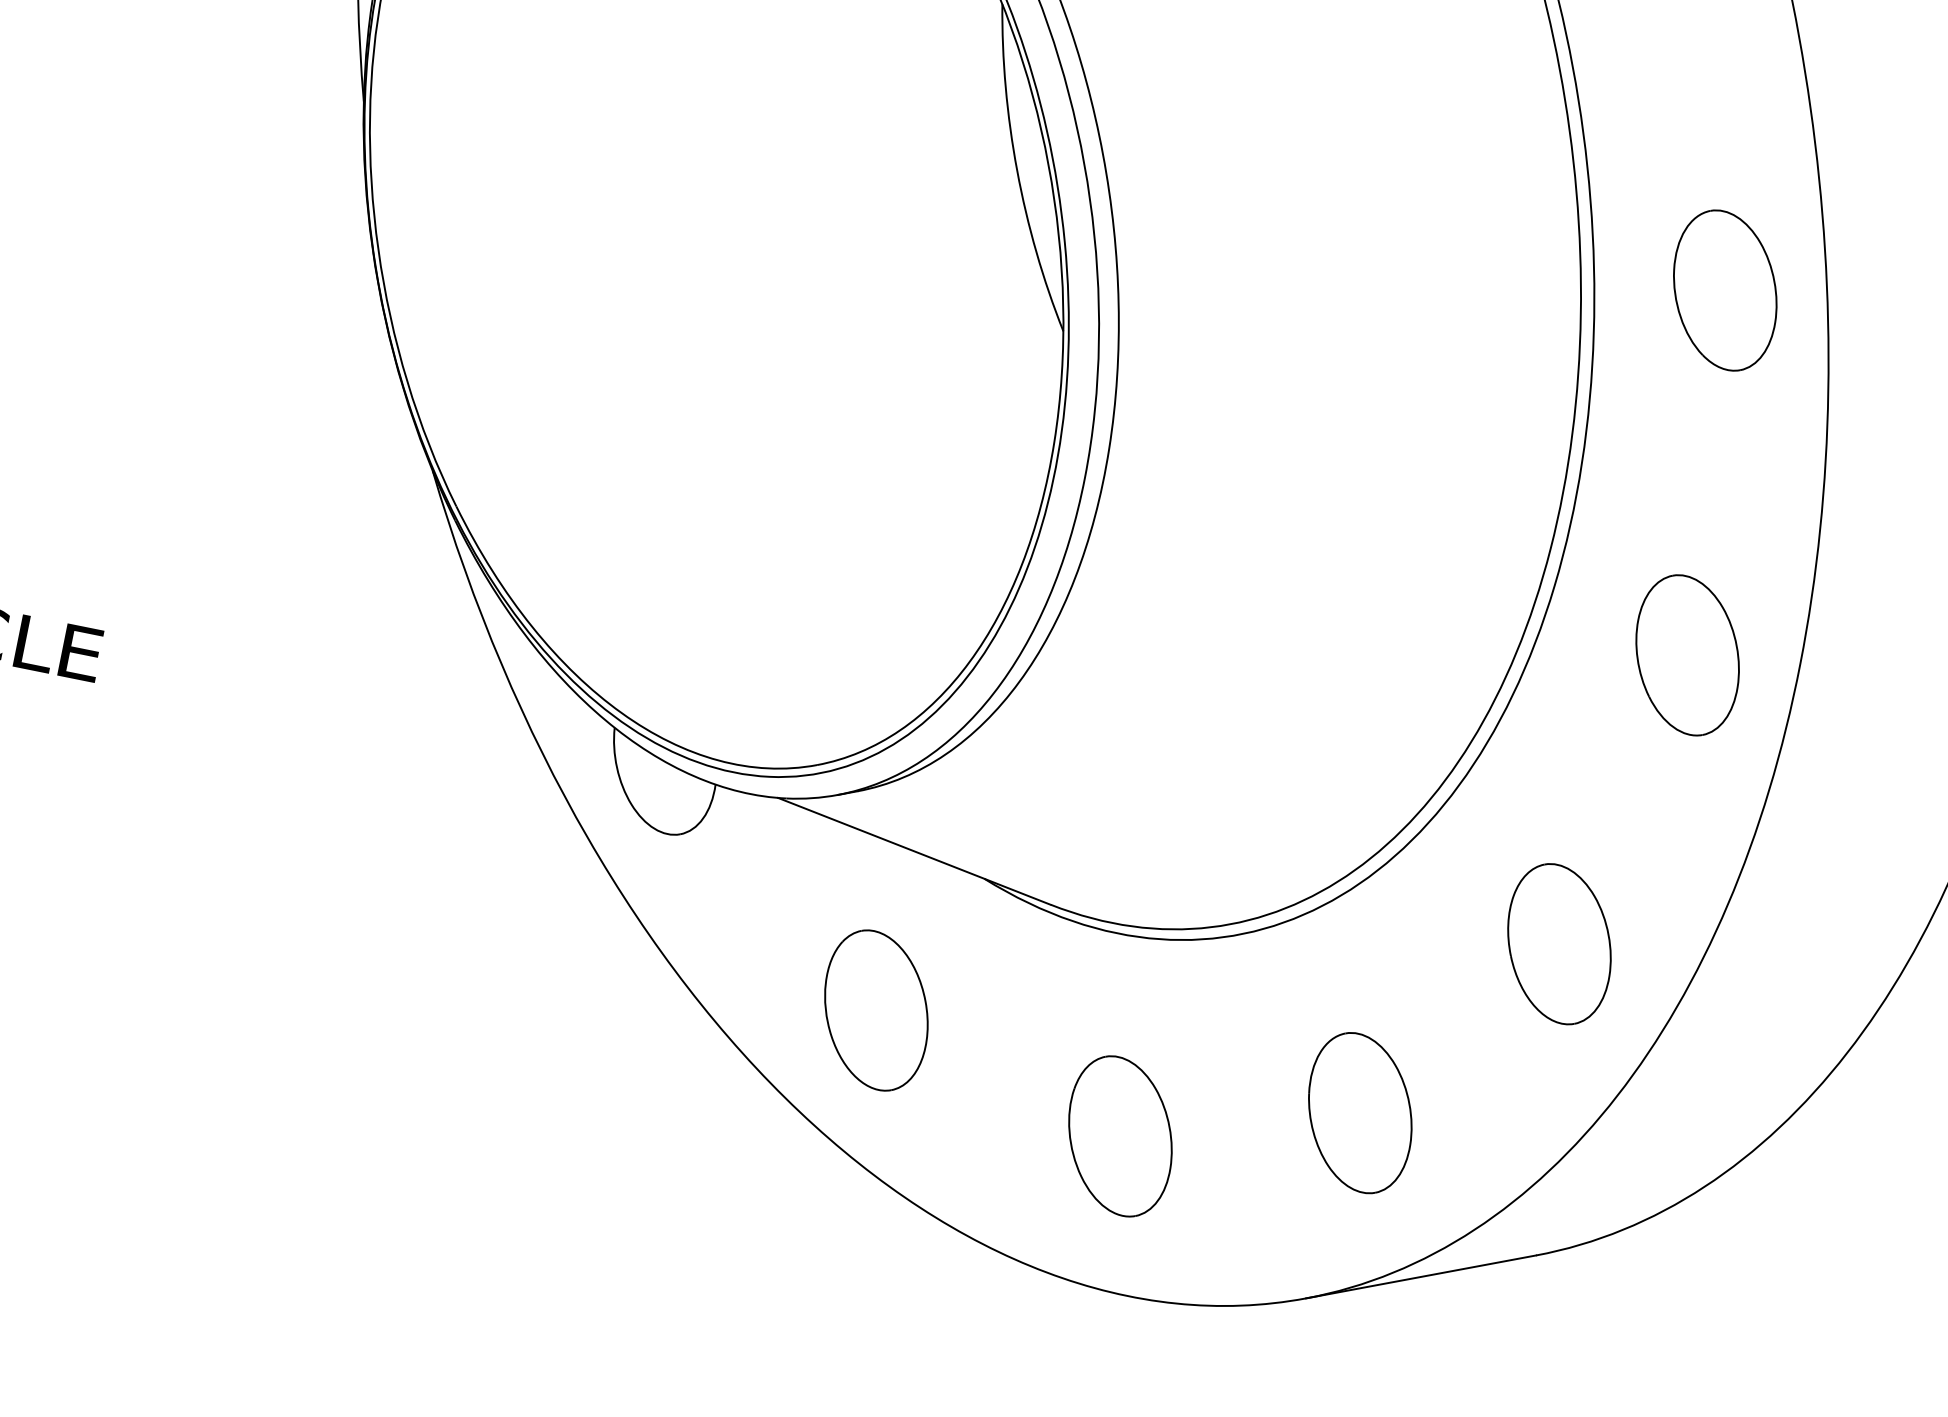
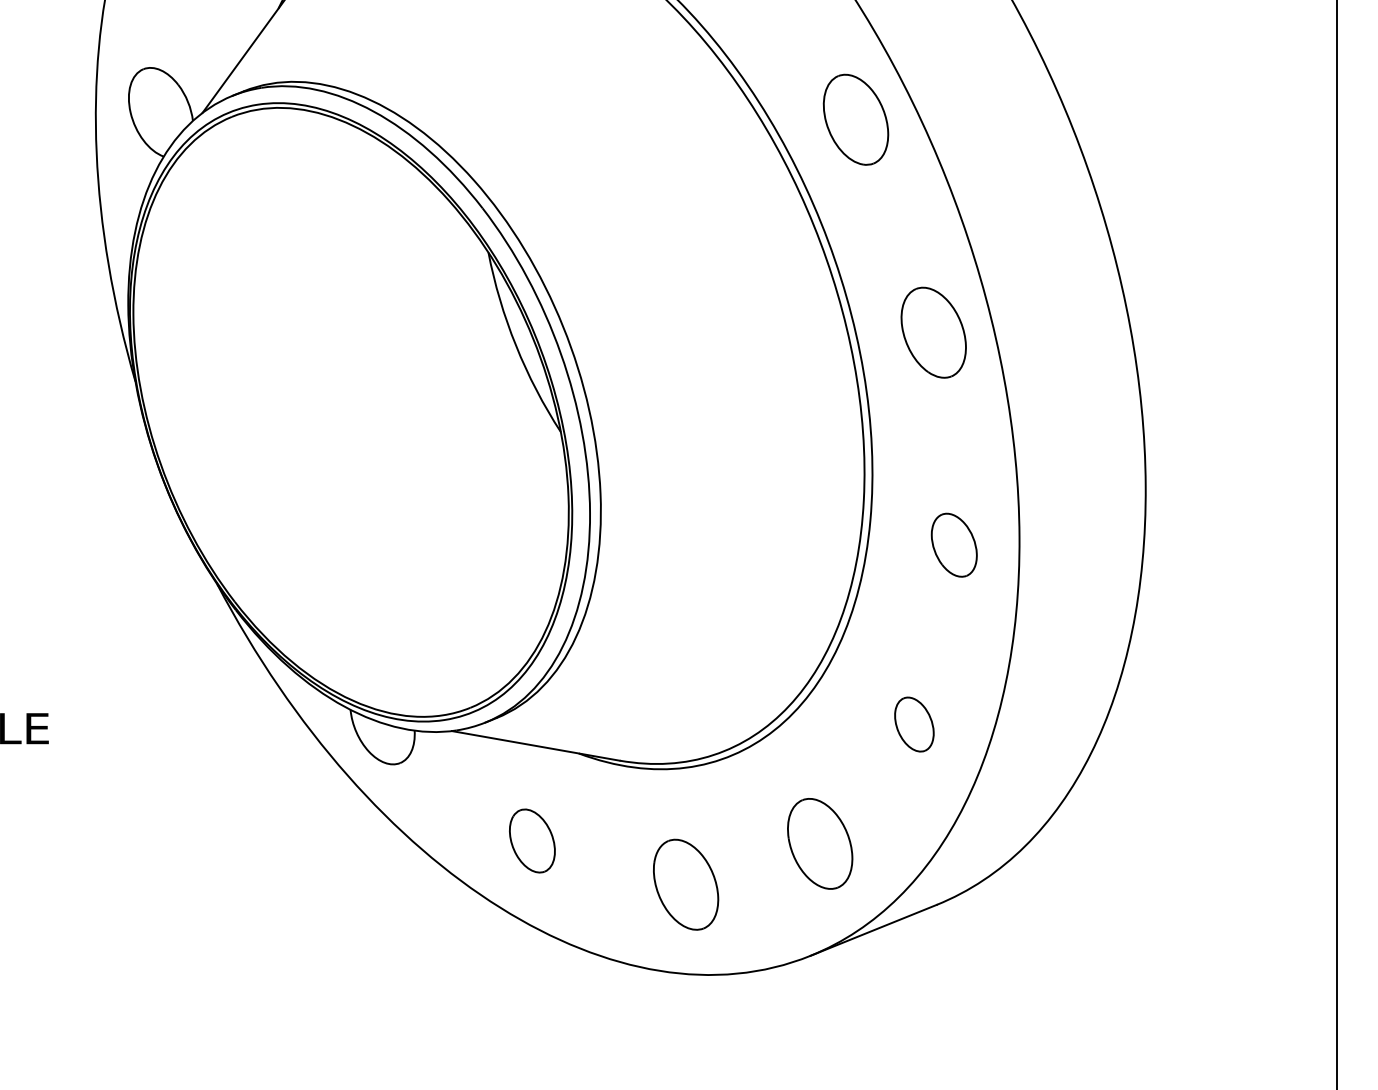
part: (1687, 656) -> (954, 545), size x0.7
part: (1559, 944) -> (914, 724), size x0.6
part: (876, 1009) -> (532, 840), size x0.7

